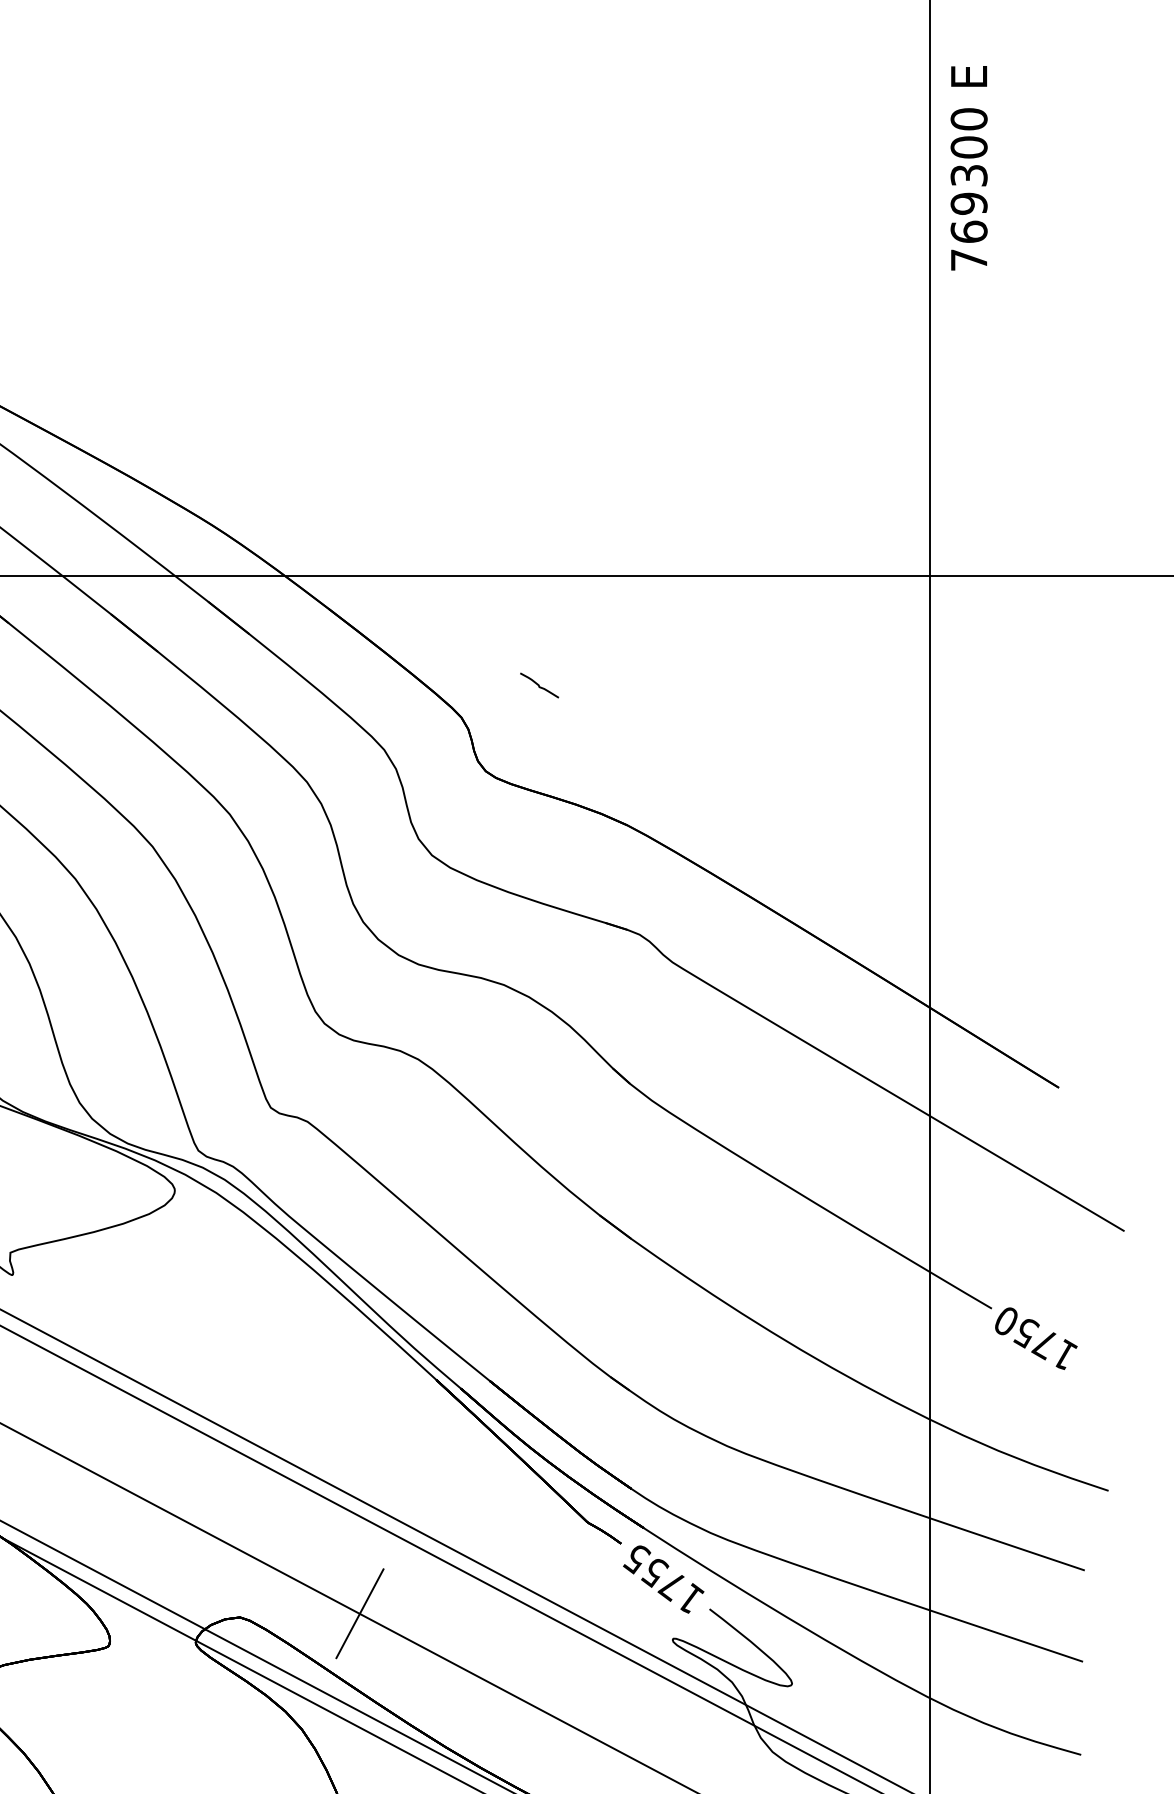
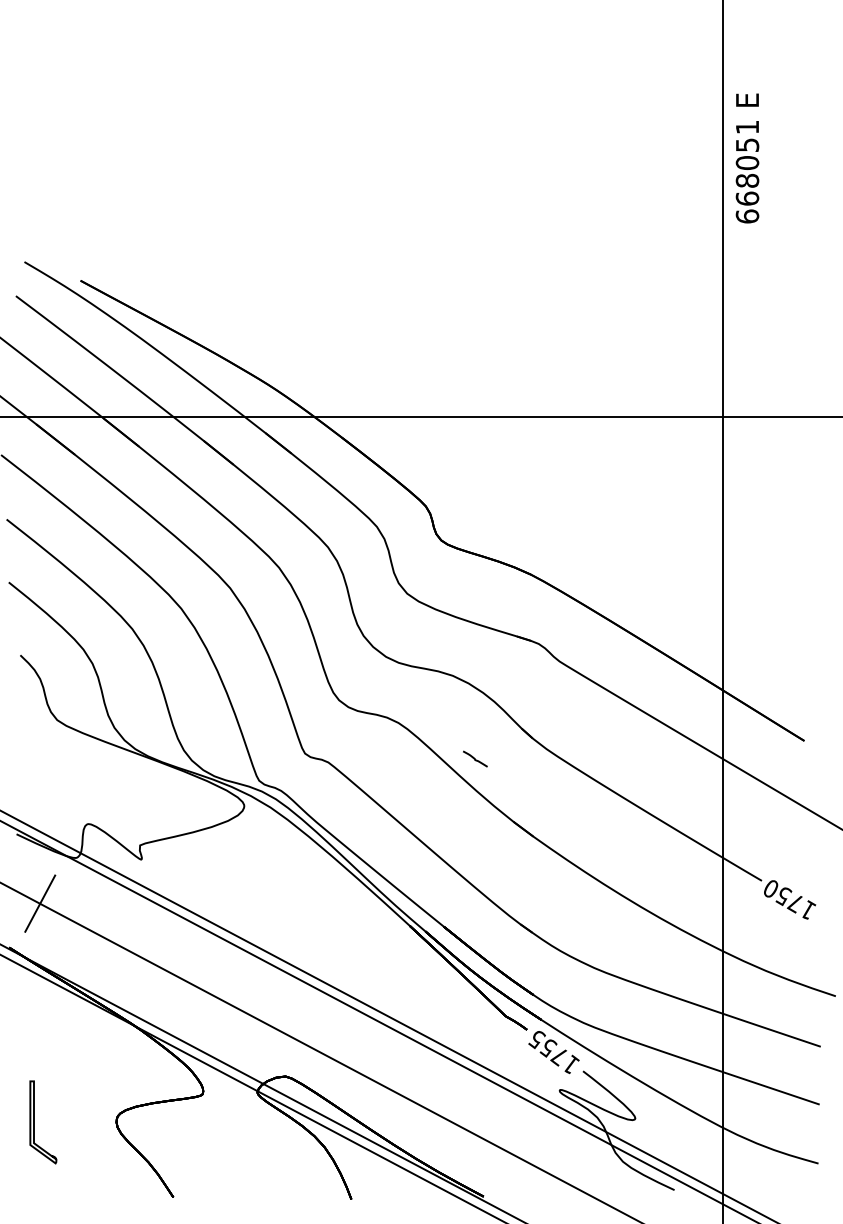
text: (969, 188) -> (747, 171), 769300 -> 668051
part: (539, 684) -> (475, 758), moved
line: (359, 1614) -> (361, 1074), removed

